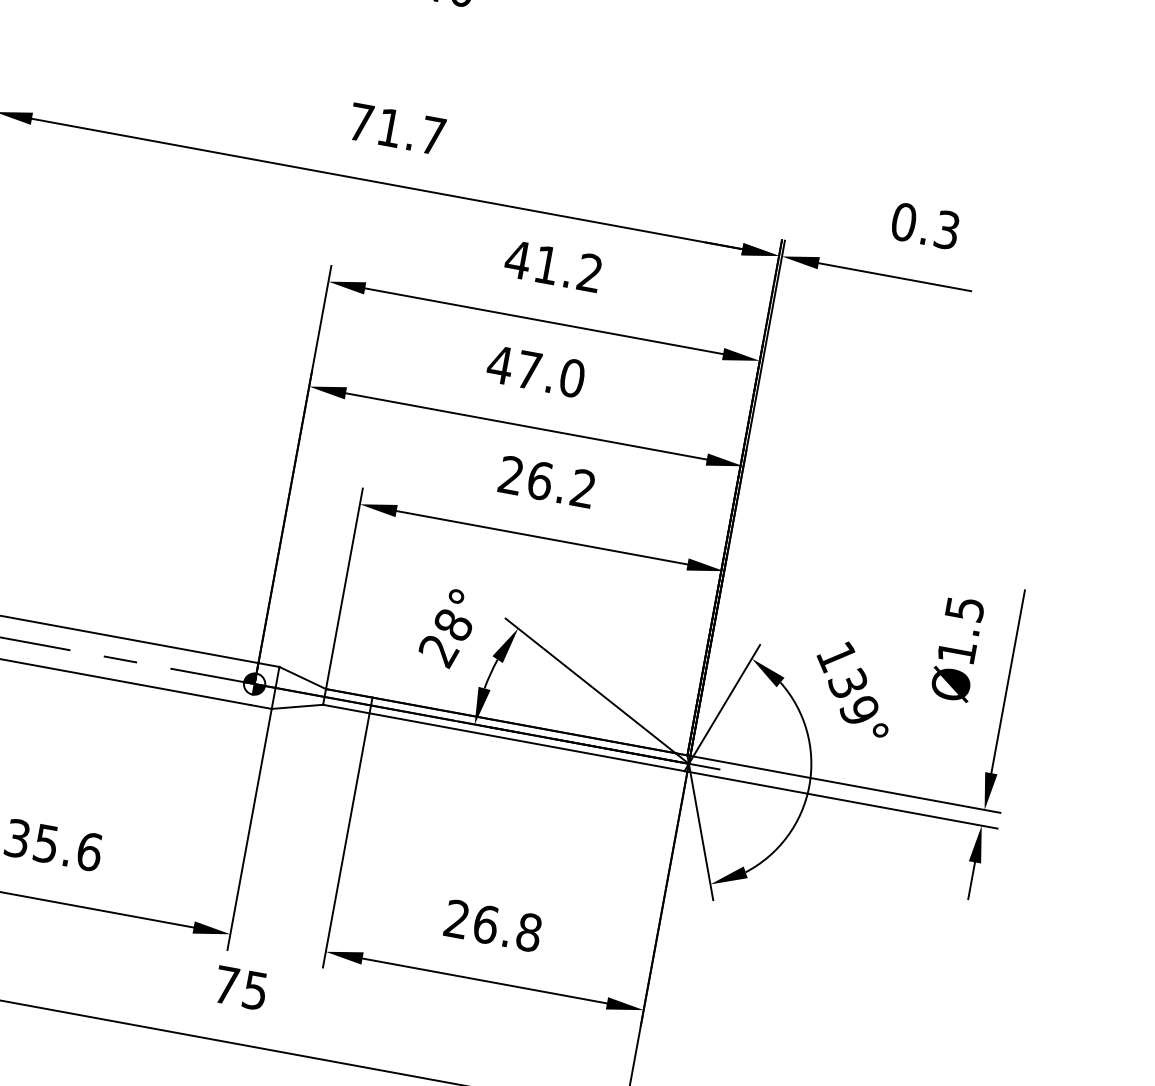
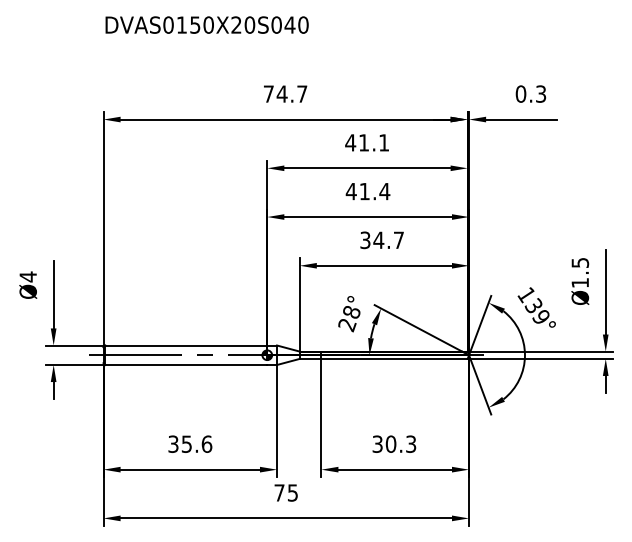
text: (388, 126) -> (281, 93), 71.7 -> 74.7
text: (588, 272) -> (383, 142), 41.2 -> 41.1
text: (550, 373) -> (374, 191), 47.0 -> 41.4
text: (545, 482) -> (381, 240), 26.2 -> 34.7
text: (493, 924) -> (394, 443), 26.8 -> 30.3

